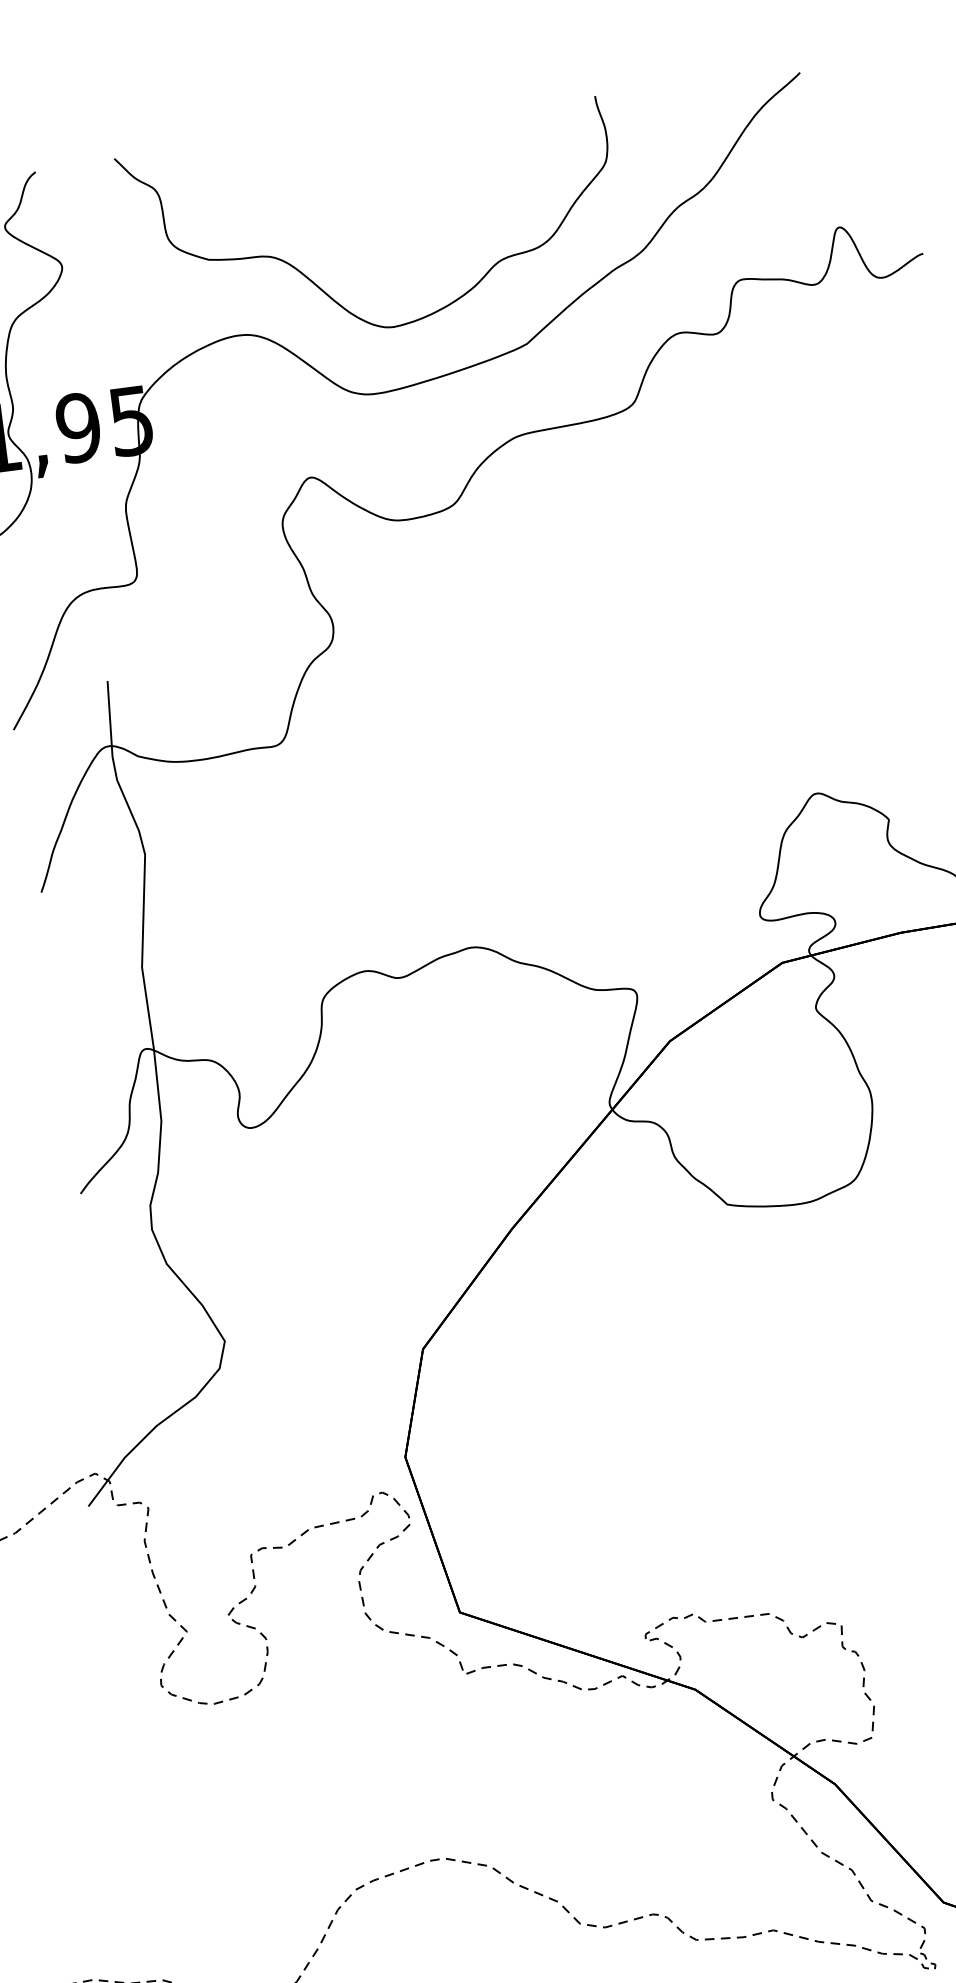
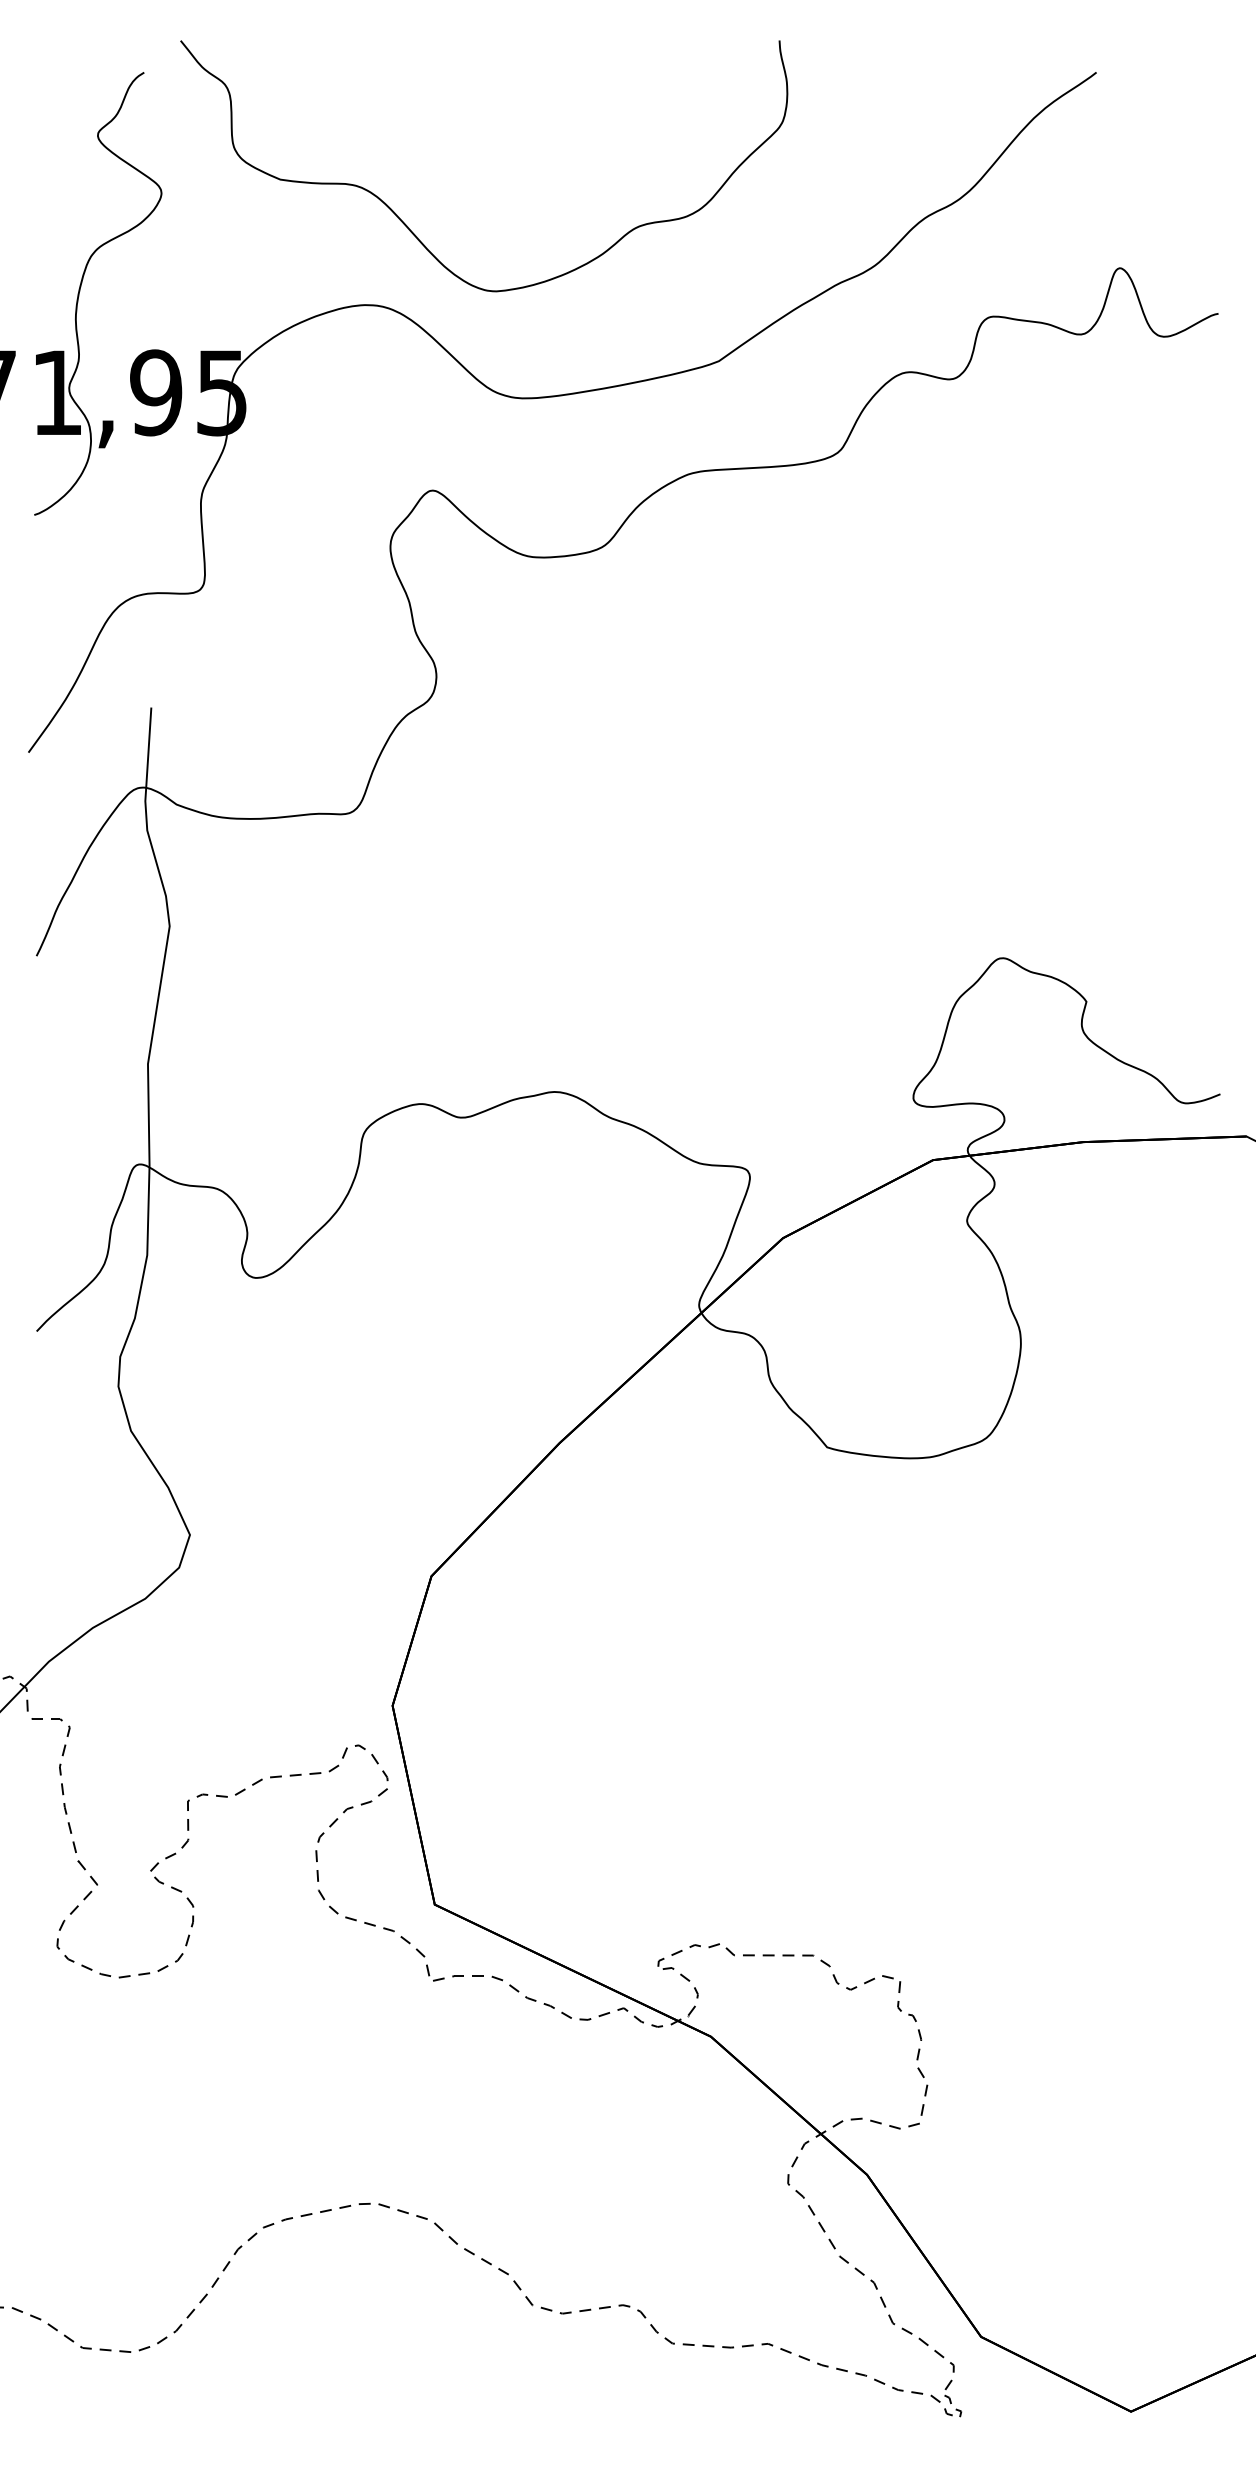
curve: (316, 284) -> (408, 226), moved

